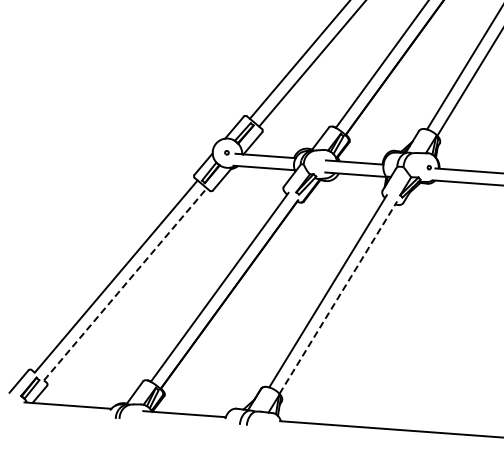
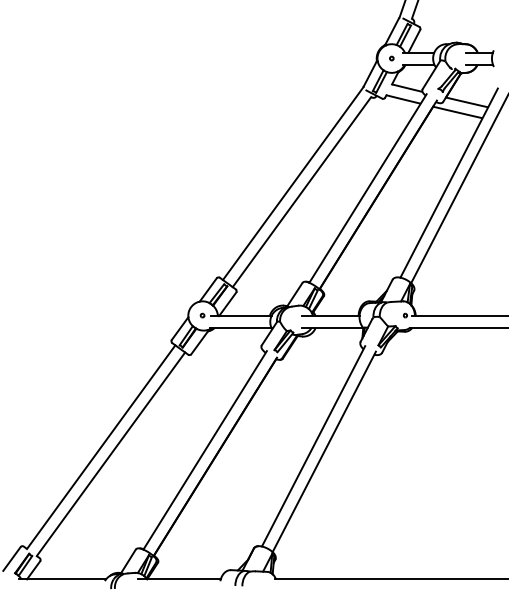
line: (124, 284) -> (110, 454), dashed -> solid
line: (338, 297) -> (324, 451), dashed -> solid

